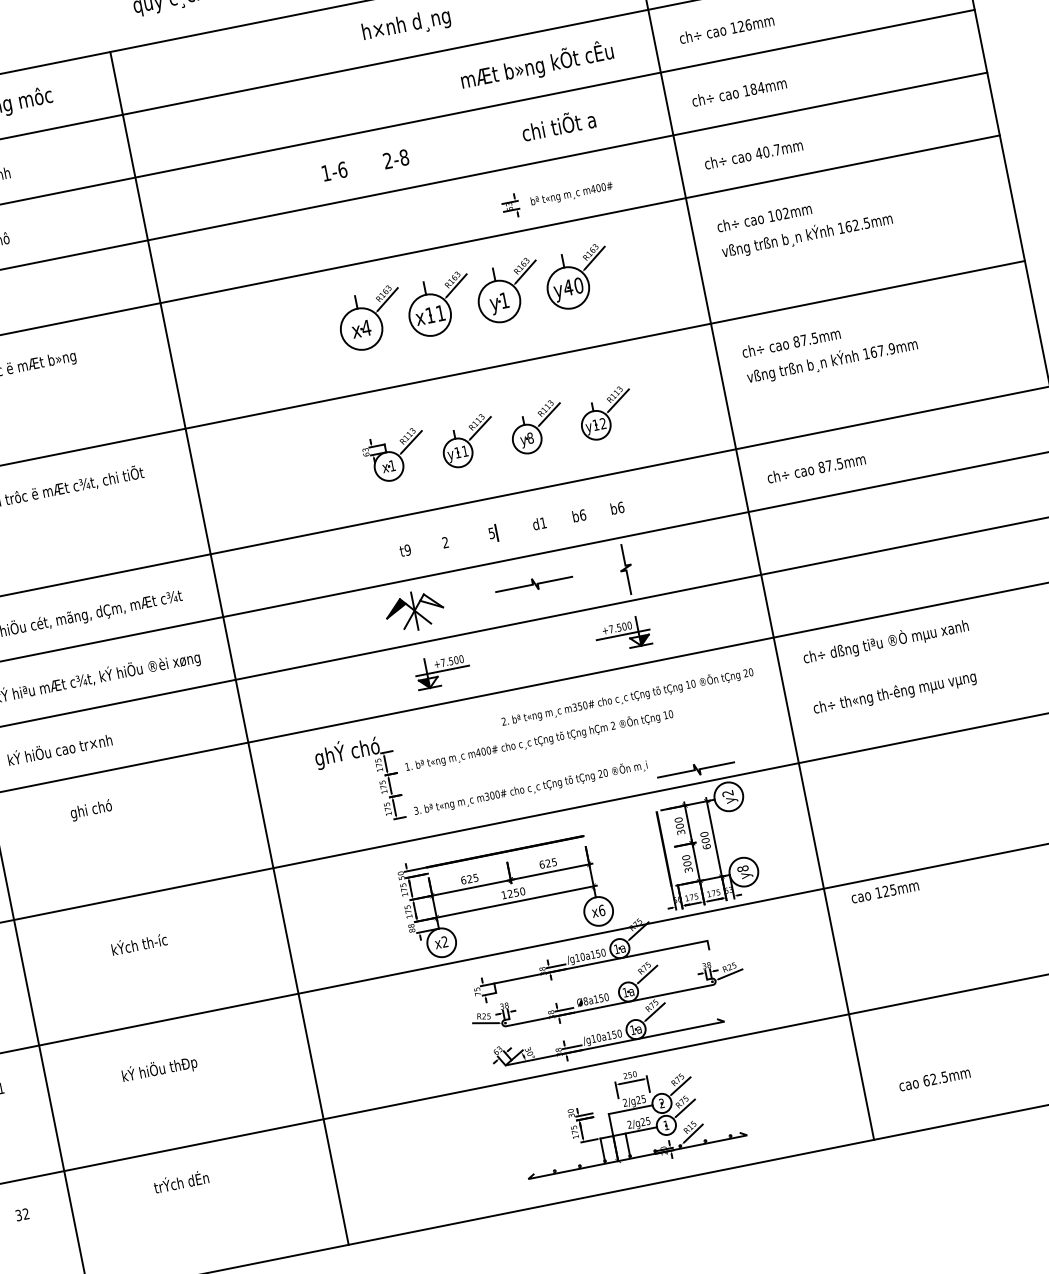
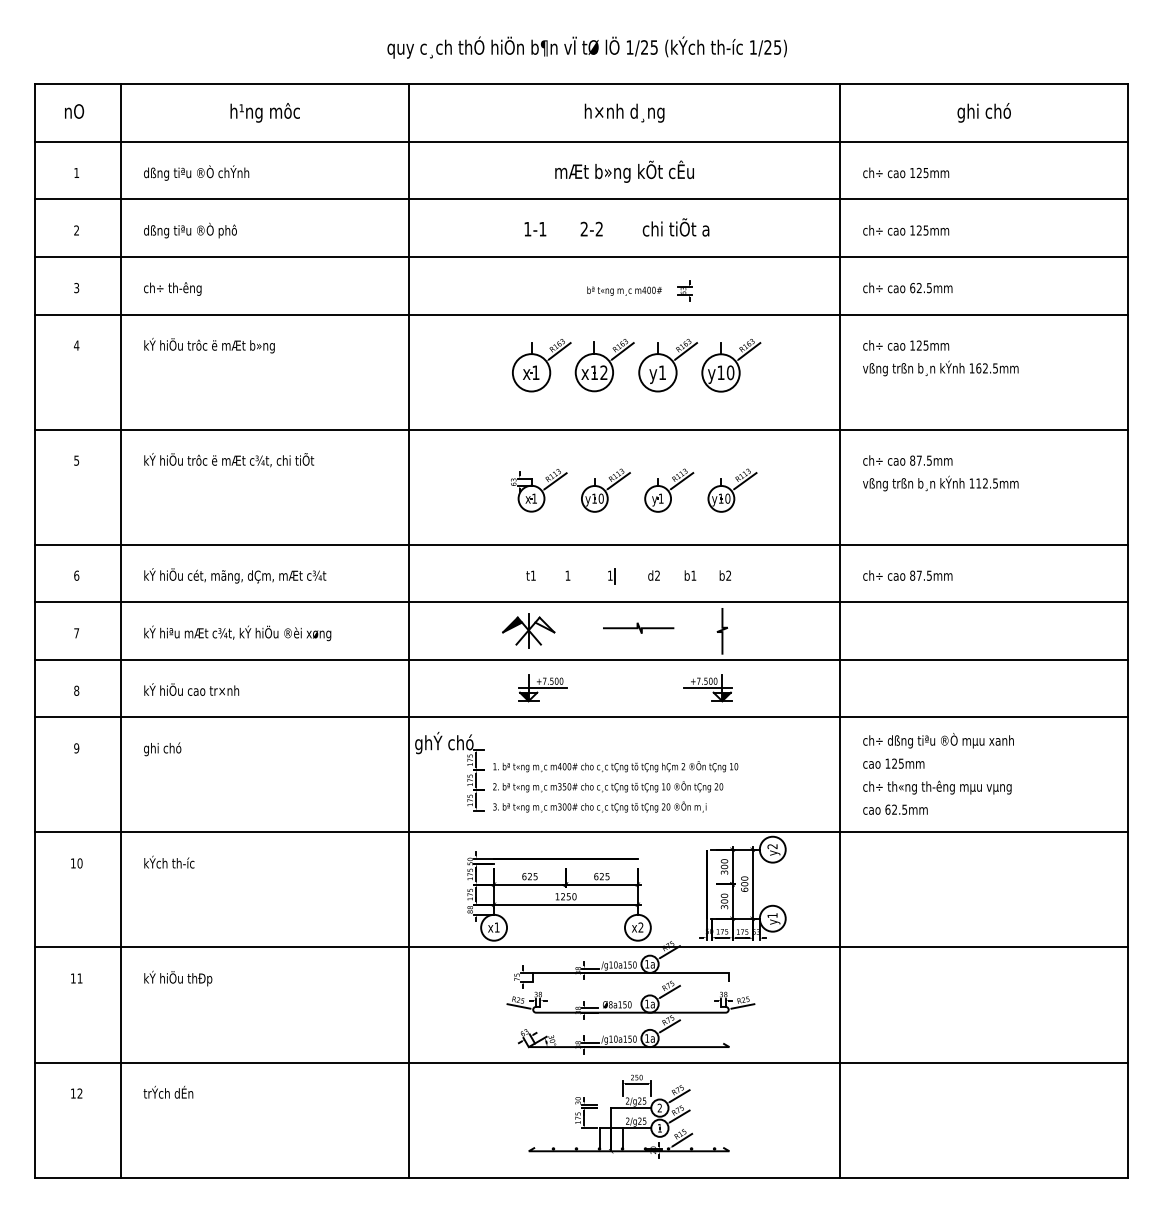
text: (747, 24) -> (925, 172), 126mm -> 125mm
text: (536, 65) -> (624, 171), moved
text: (757, 88) -> (922, 230), 184mm -> 125mm
text: (557, 124) -> (675, 227), moved
text: (767, 151) -> (920, 287), 40.7mm -> 62.5mm
text: (404, 157) -> (599, 229), 2-8 -> 2-2
text: (342, 169) -> (542, 228), 1-6 -> 1-1
text: (571, 193) -> (624, 290), moved
text: (782, 214) -> (922, 345), 102mm -> 125mm
text: (567, 287) -> (720, 372), y40 -> y10
text: (440, 313) -> (603, 372), x11 -> x12
text: (365, 327) -> (535, 372), x4 -> x1
text: (883, 350) -> (987, 483), 167.9mm -> 112.5mm
text: (602, 423) -> (727, 498), y12 -> y10
text: (529, 438) -> (660, 498), y8 -> y1
text: (464, 451) -> (600, 498), y11 -> y10
text: (620, 507) -> (728, 575), b6 -> b2
text: (582, 514) -> (693, 575), b6 -> b1
text: (543, 522) -> (657, 575), d1 -> d2
text: (490, 533) -> (609, 575), 5 -> 1
text: (445, 542) -> (567, 575), 2 -> 1
text: (406, 550) -> (532, 575), t9 -> t1
line: (228, 647) -> (408, 630), moved
text: (627, 696) -> (608, 786), moved
curve: (695, 769) -> (748, 819), removed
text: (91, 810) -> (162, 749), moved
text: (742, 868) -> (772, 915), y8 -> y1
text: (884, 891) -> (893, 763), moved
text: (601, 910) -> (640, 927), x6 -> x2
text: (444, 941) -> (496, 927), x2 -> x1
text: (139, 942) -> (169, 861), moved
text: (159, 1069) -> (178, 978), moved
text: (934, 1078) -> (895, 809), moved
text: (181, 1180) -> (168, 1091), moved
text: (17, 1215) -> (72, 1093), 32 -> 12

